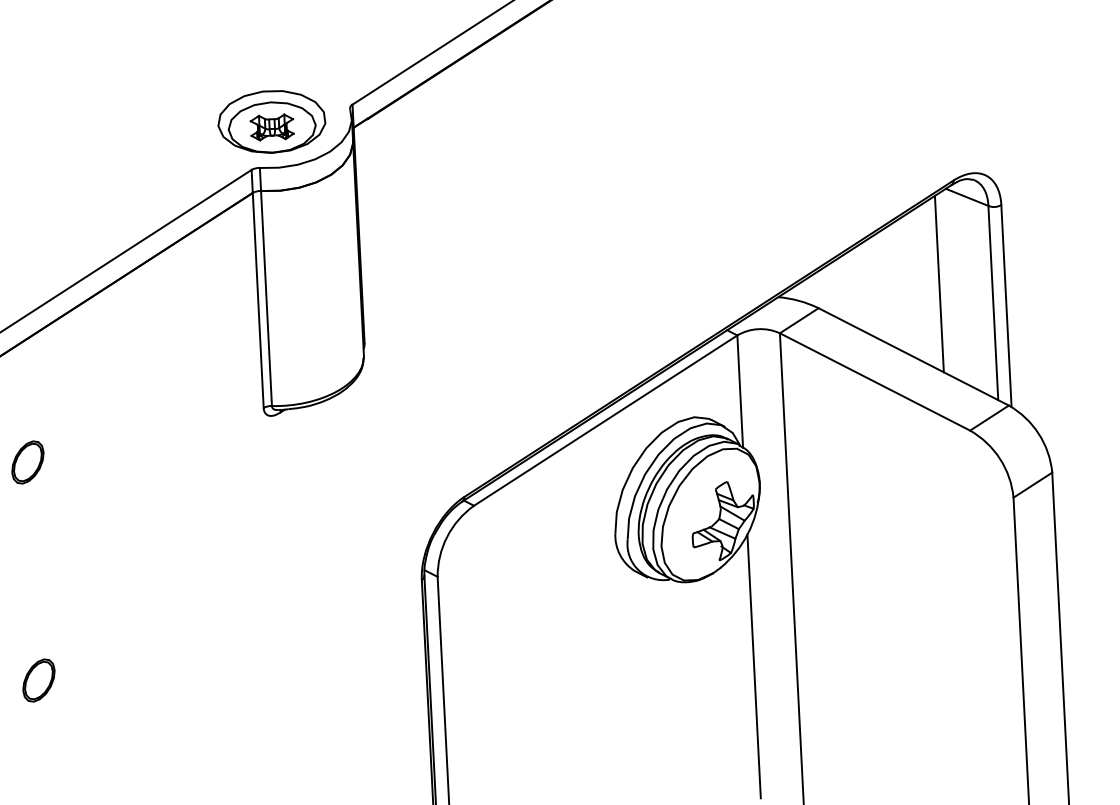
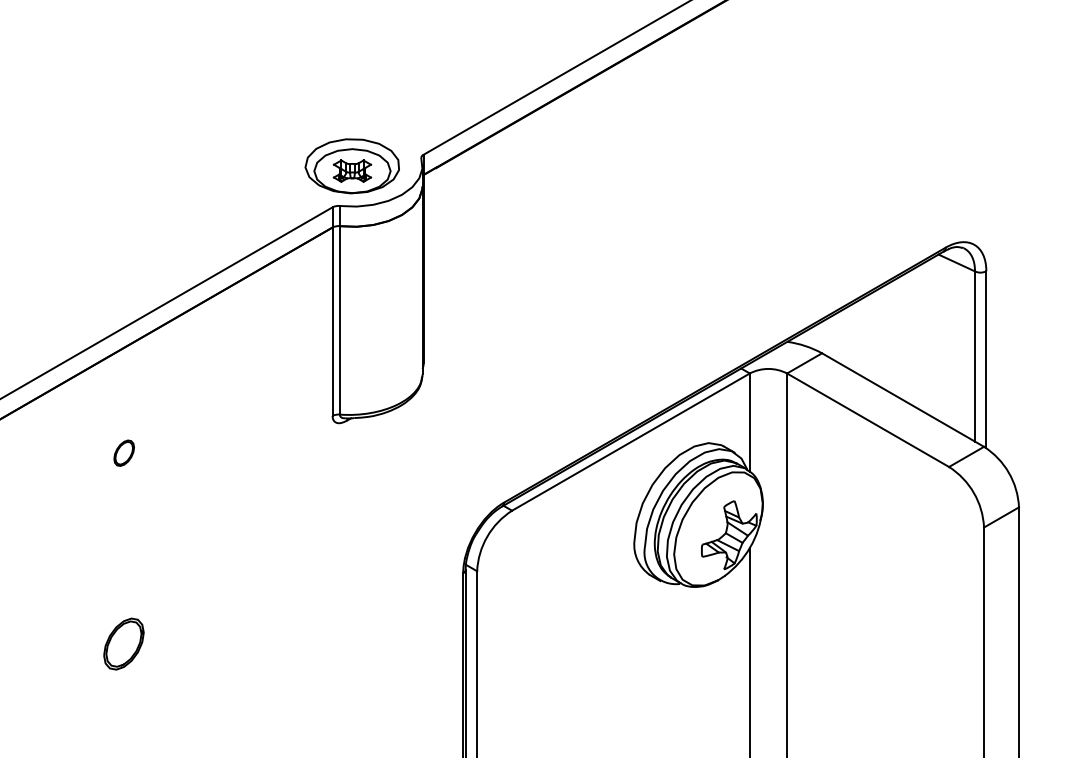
line: (939, 284) -> (928, 337), removed
part: (28, 462) -> (124, 453), size x0.7
part: (39, 680) -> (124, 644), size x1.4

